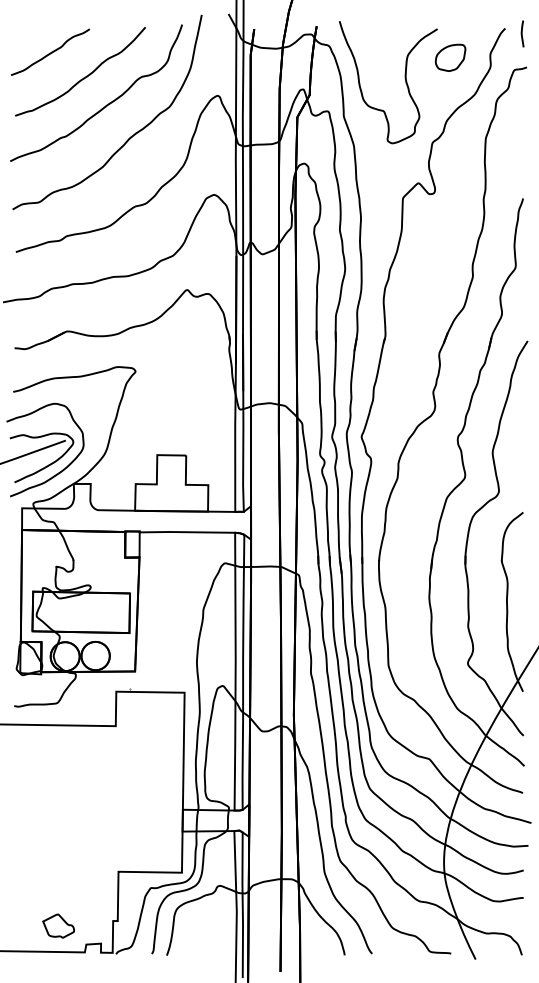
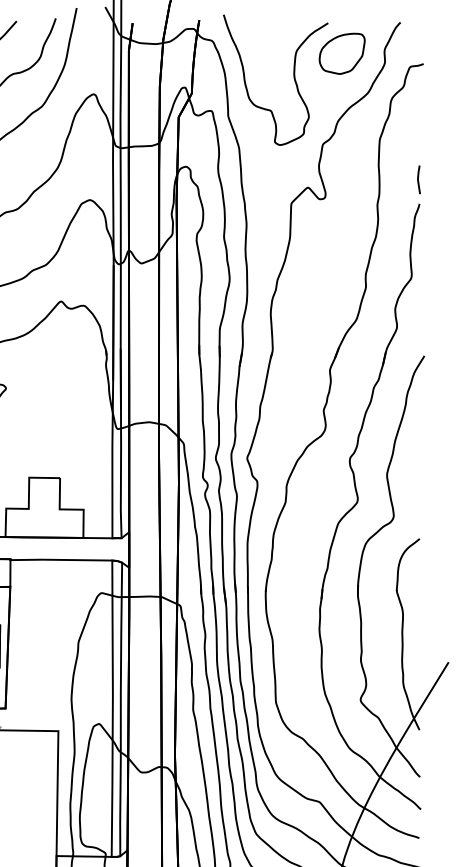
line: (522, 33) -> (418, 179), moved
part: (450, 57) -> (342, 53), size x1.43

